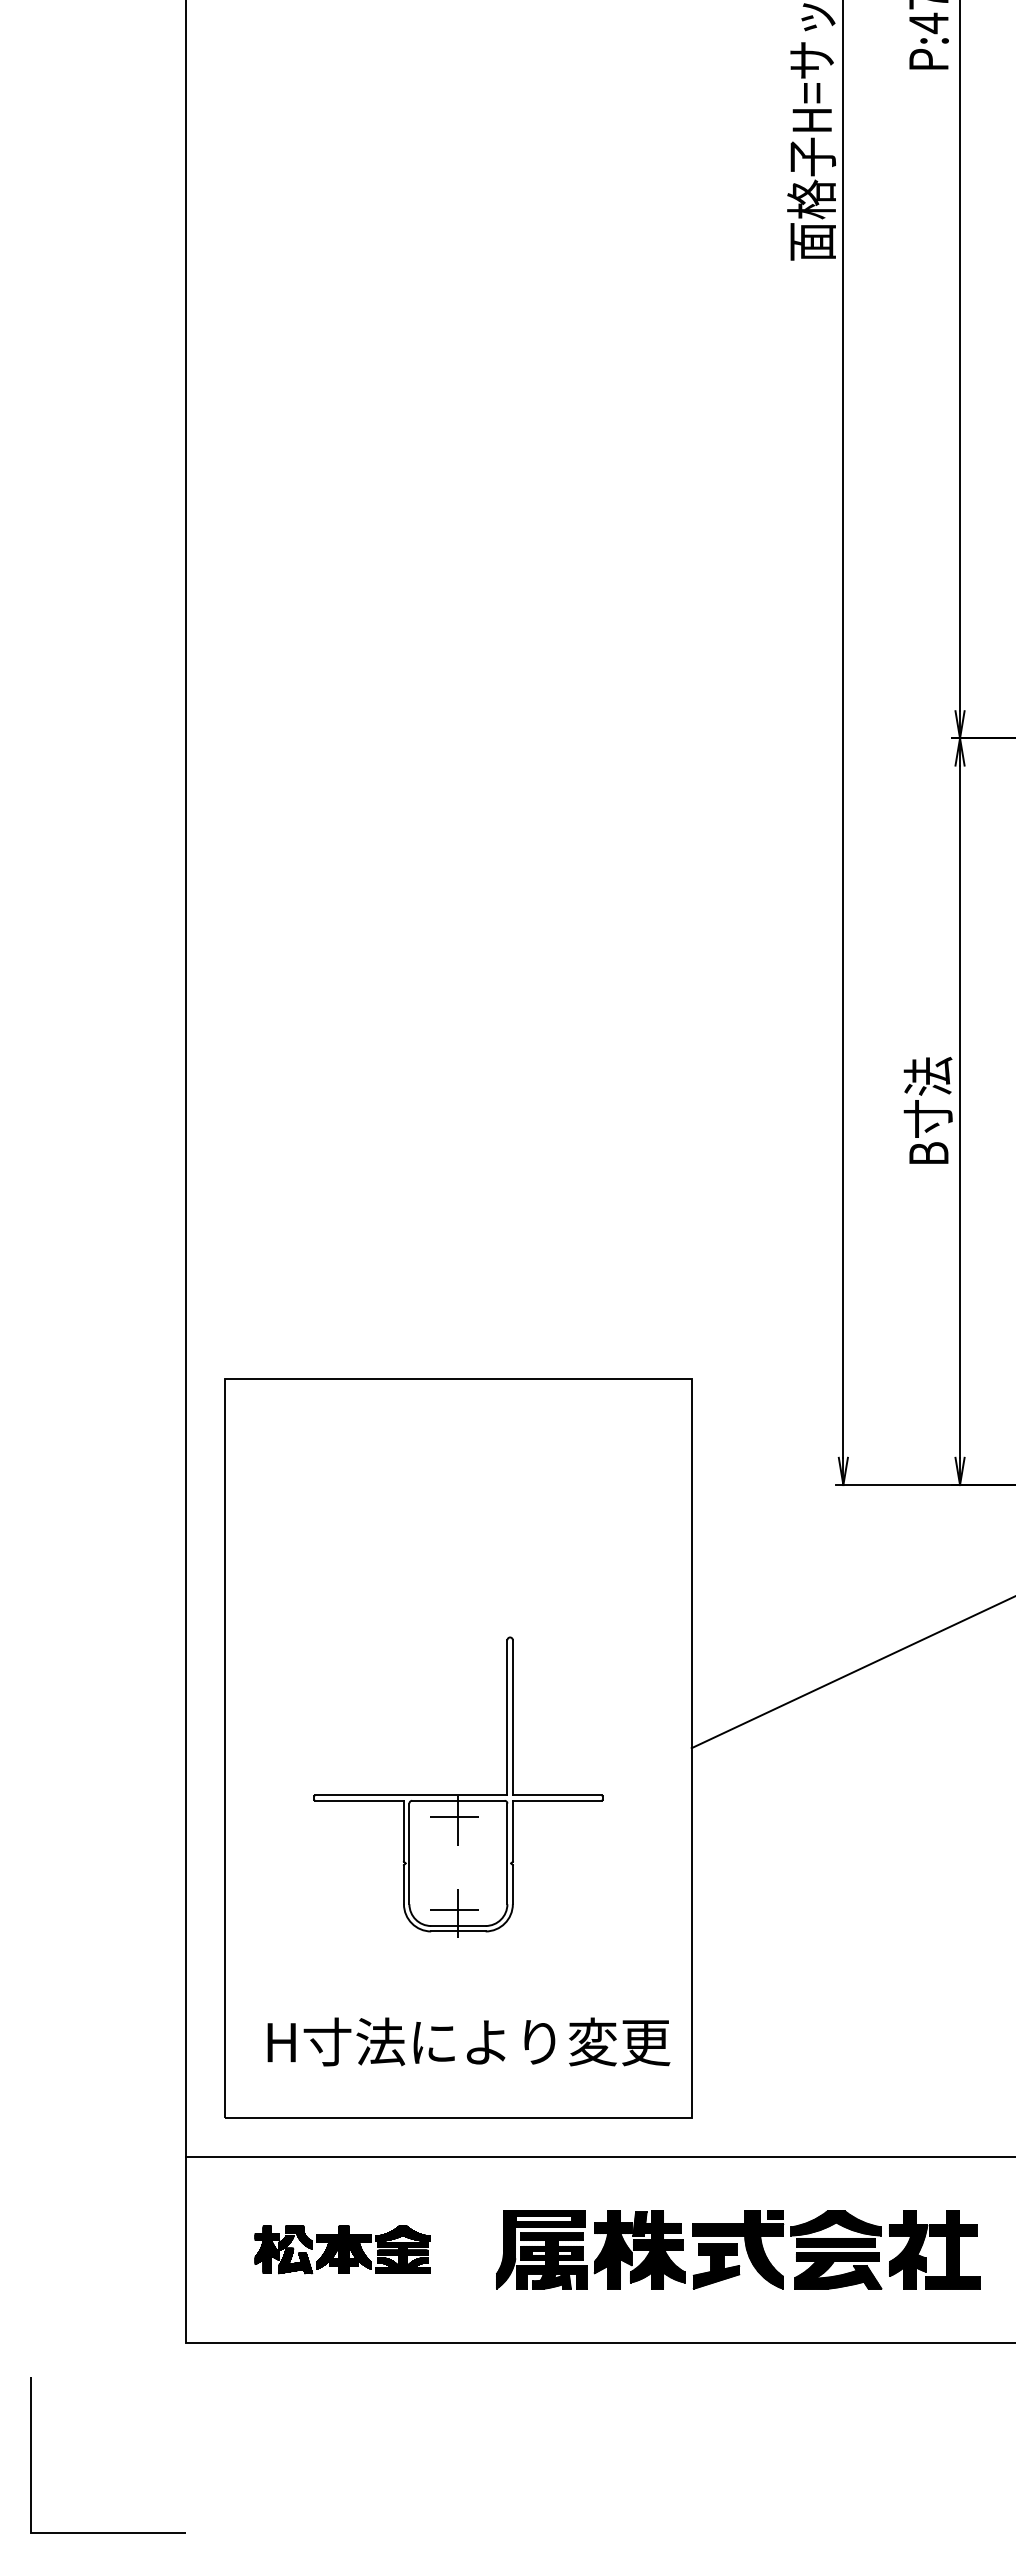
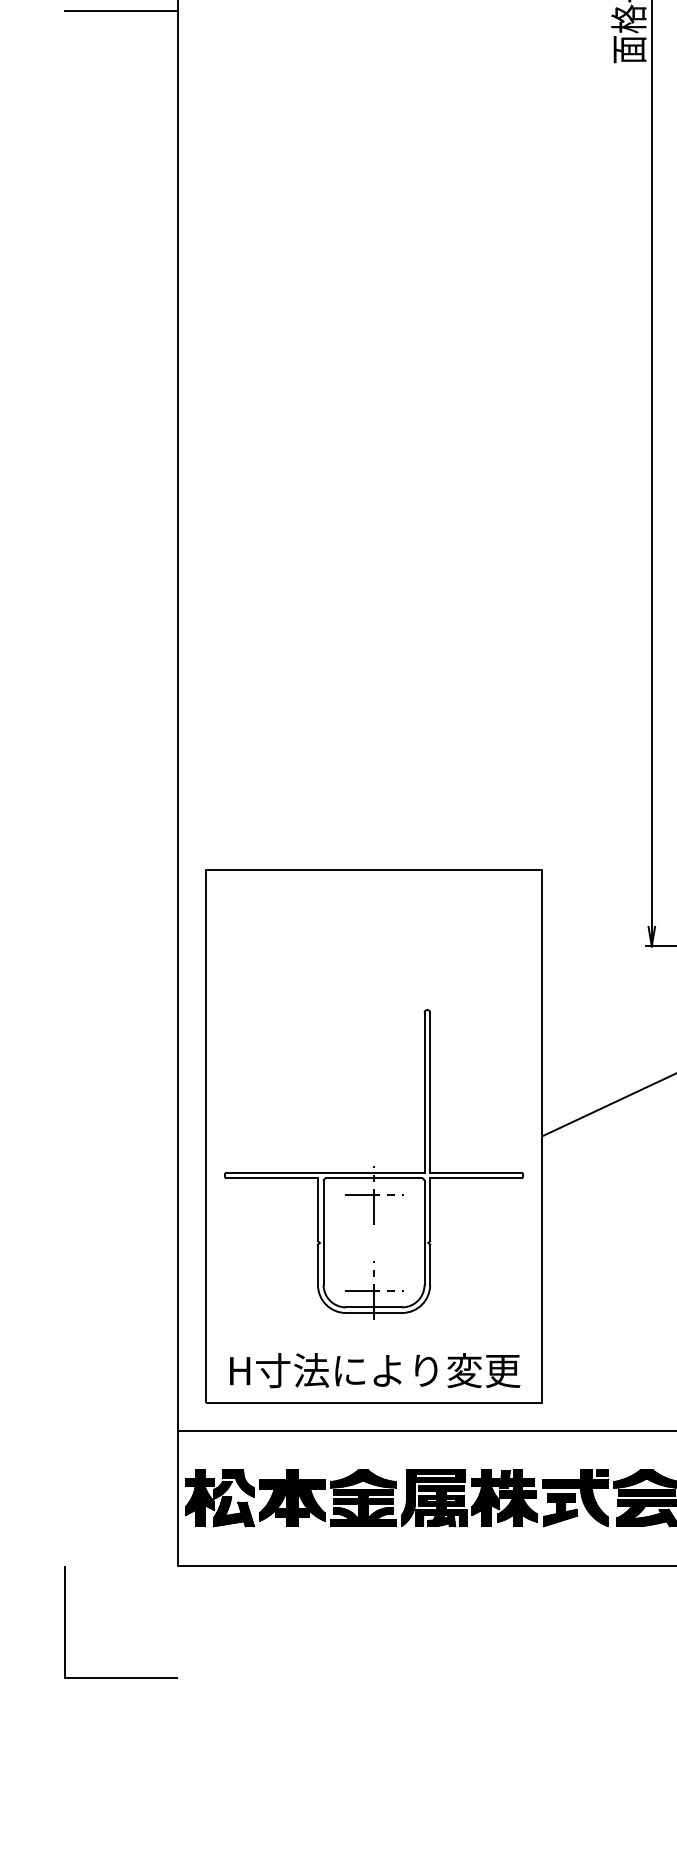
line: (108, 188) -> (121, 11), added
part: (458, 1787) -> (374, 1164), size x1.43
text: (468, 2041) -> (374, 1370), moved
part: (342, 2249) -> (290, 1497), size x1.67
line: (31, 2455) -> (66, 1622), moved

